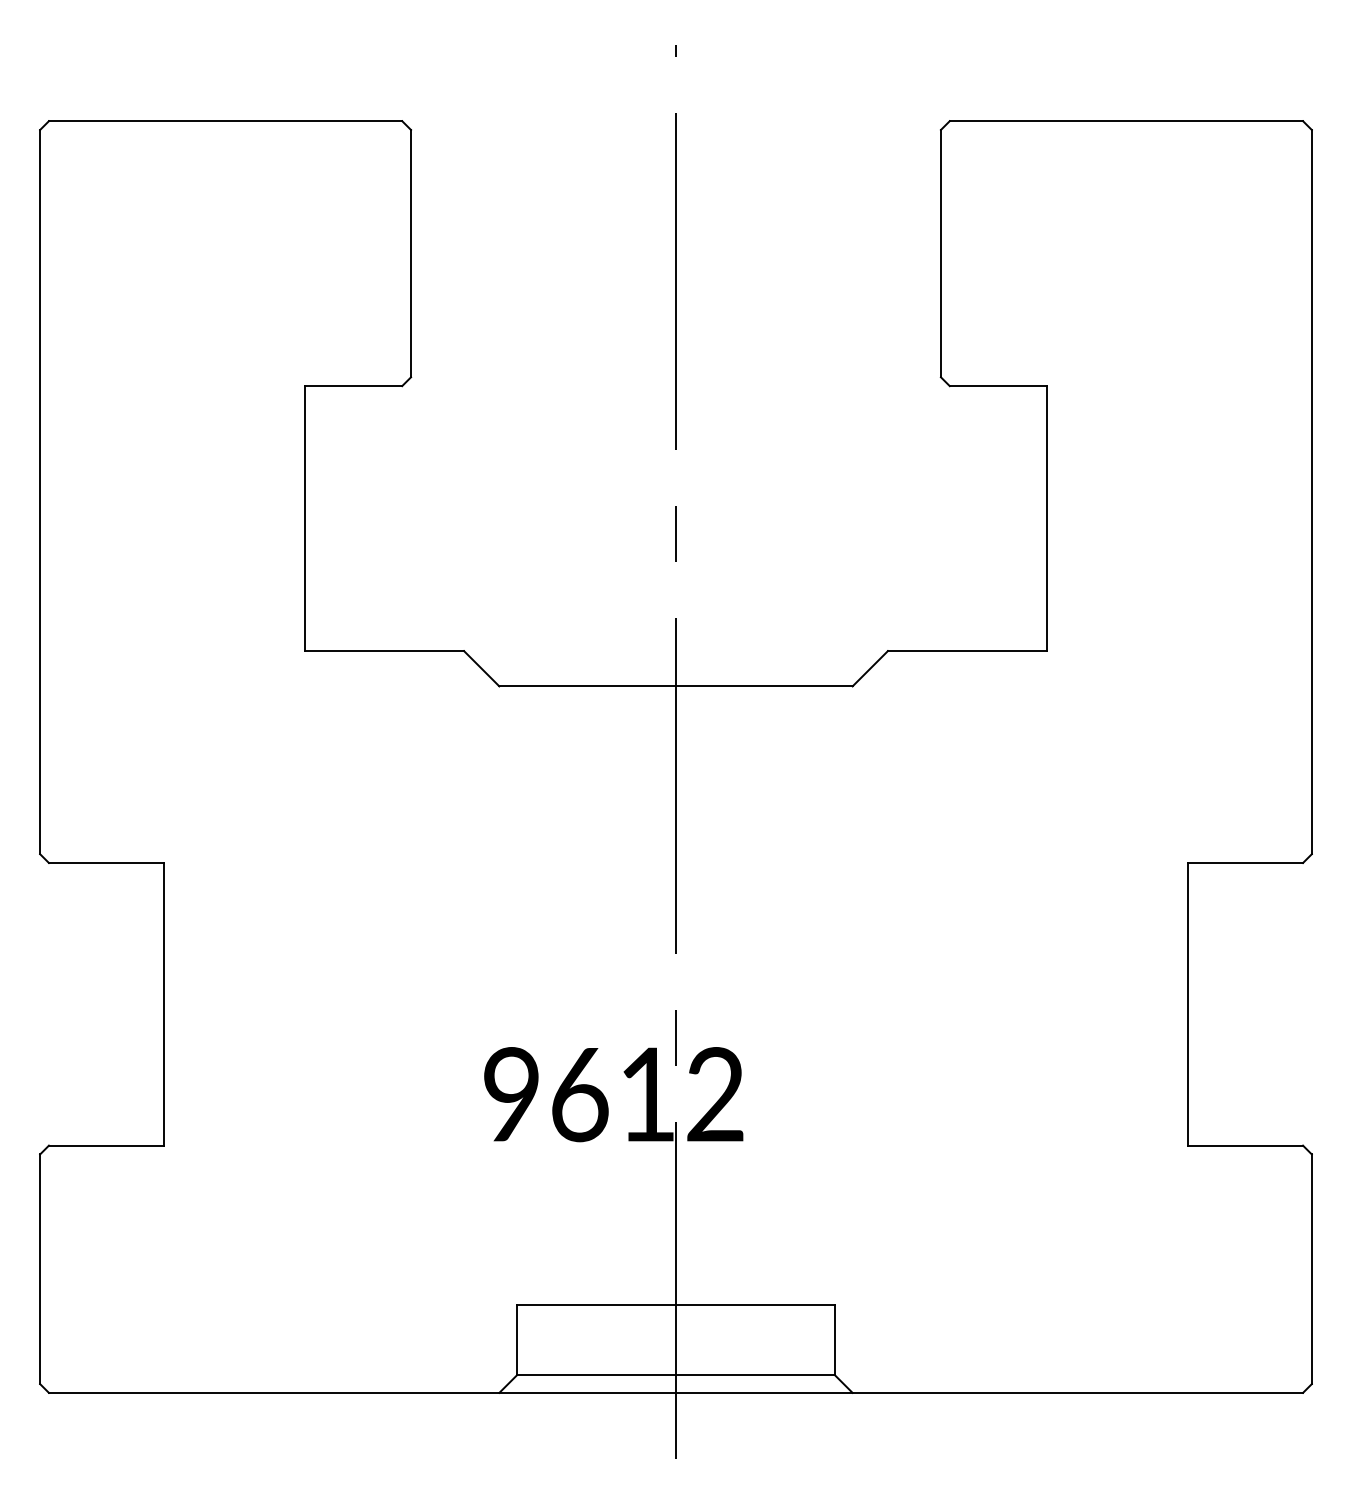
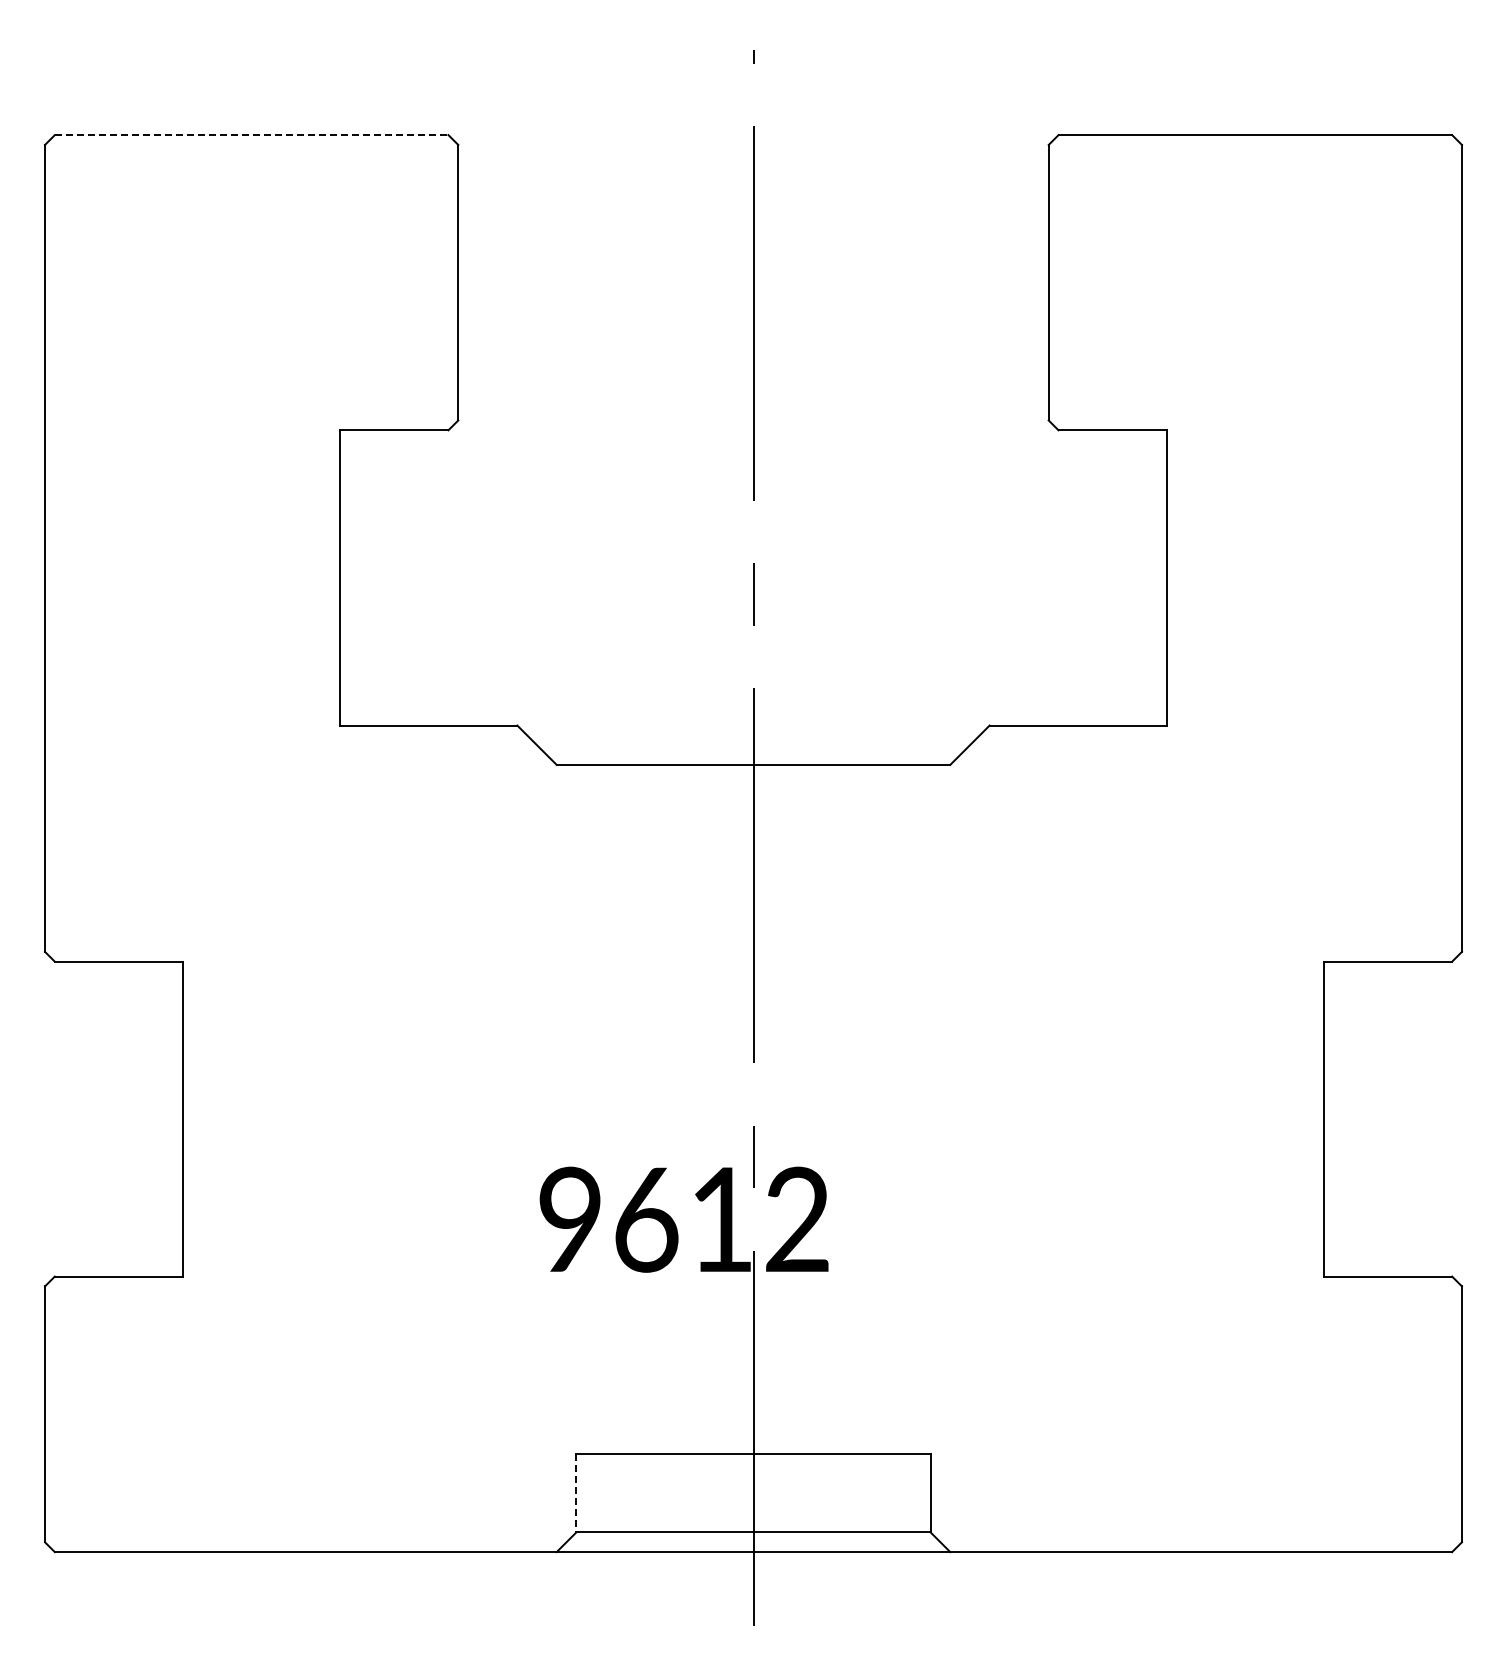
line: (225, 121) -> (251, 135), solid -> dashed
line: (517, 1340) -> (576, 1493), solid -> dashed

